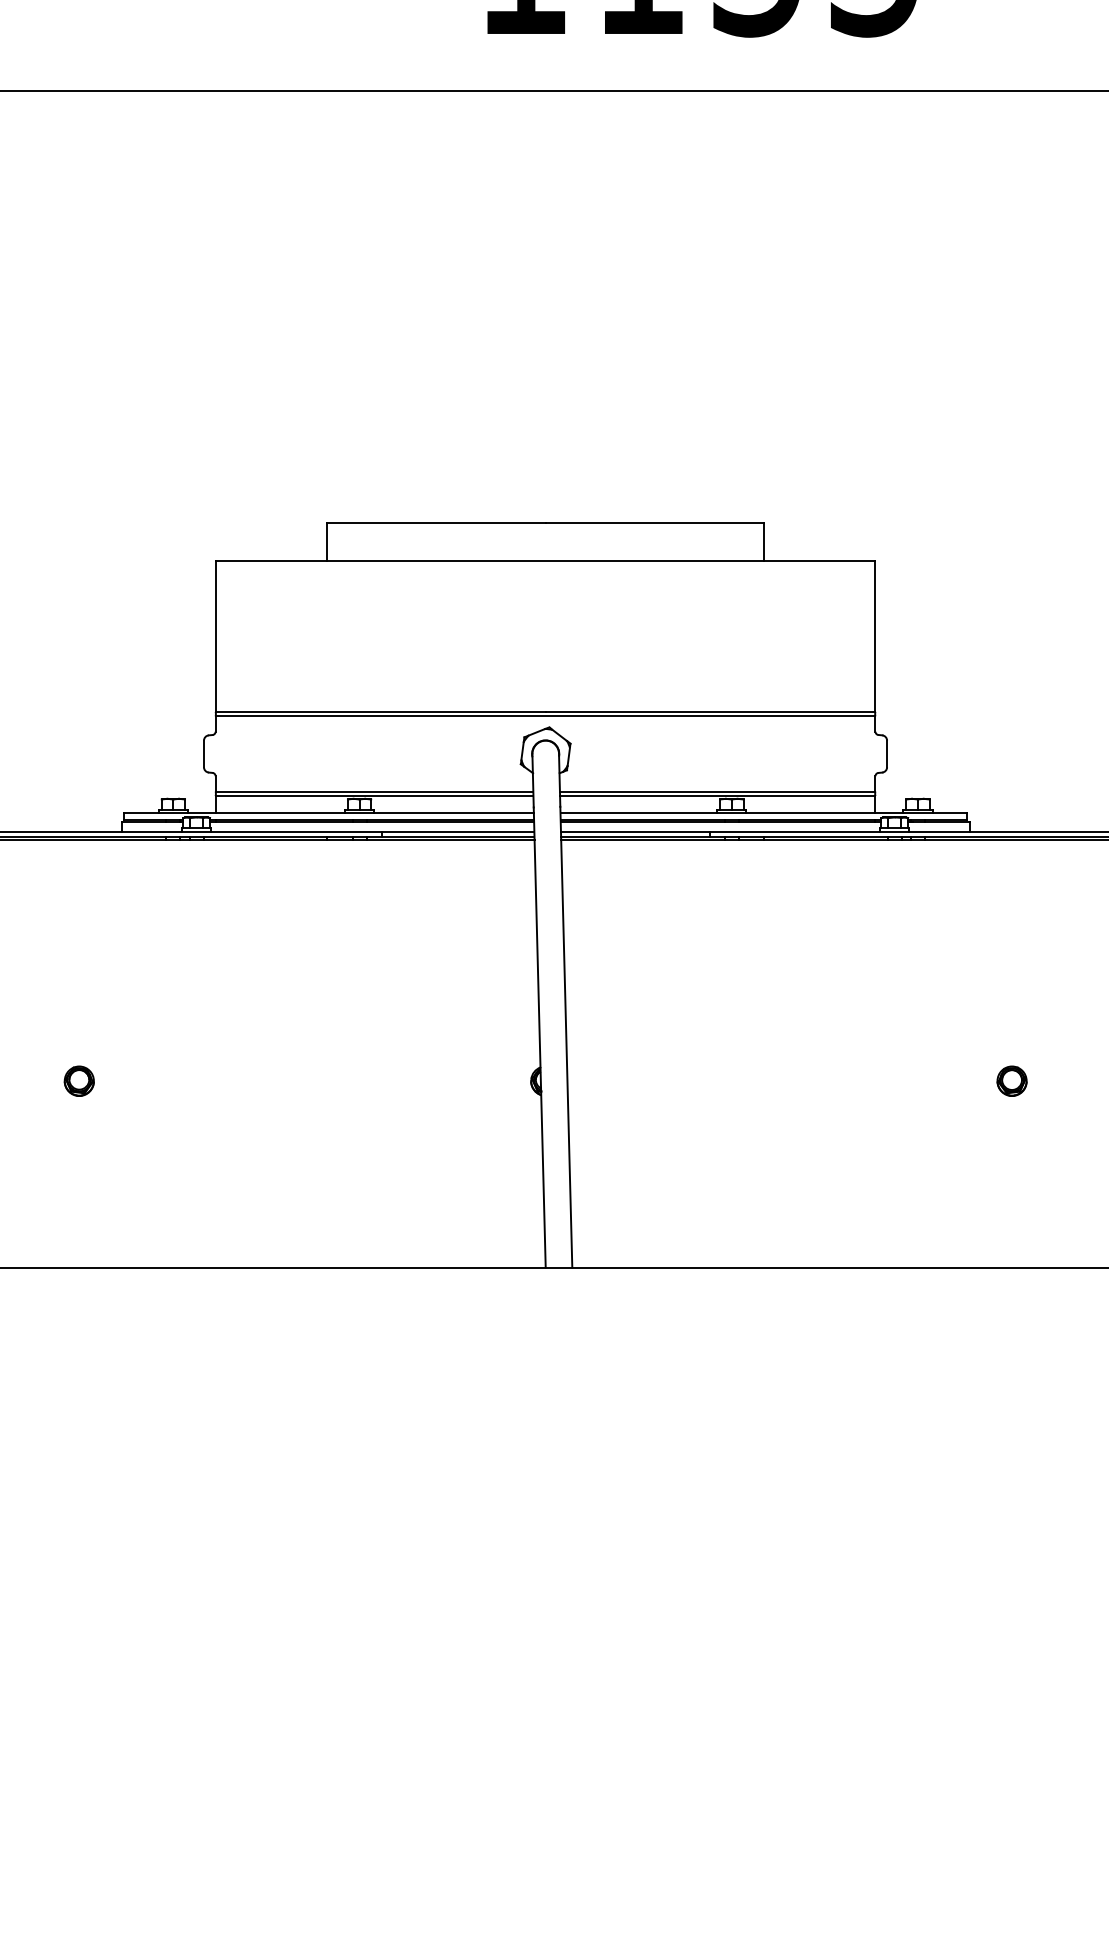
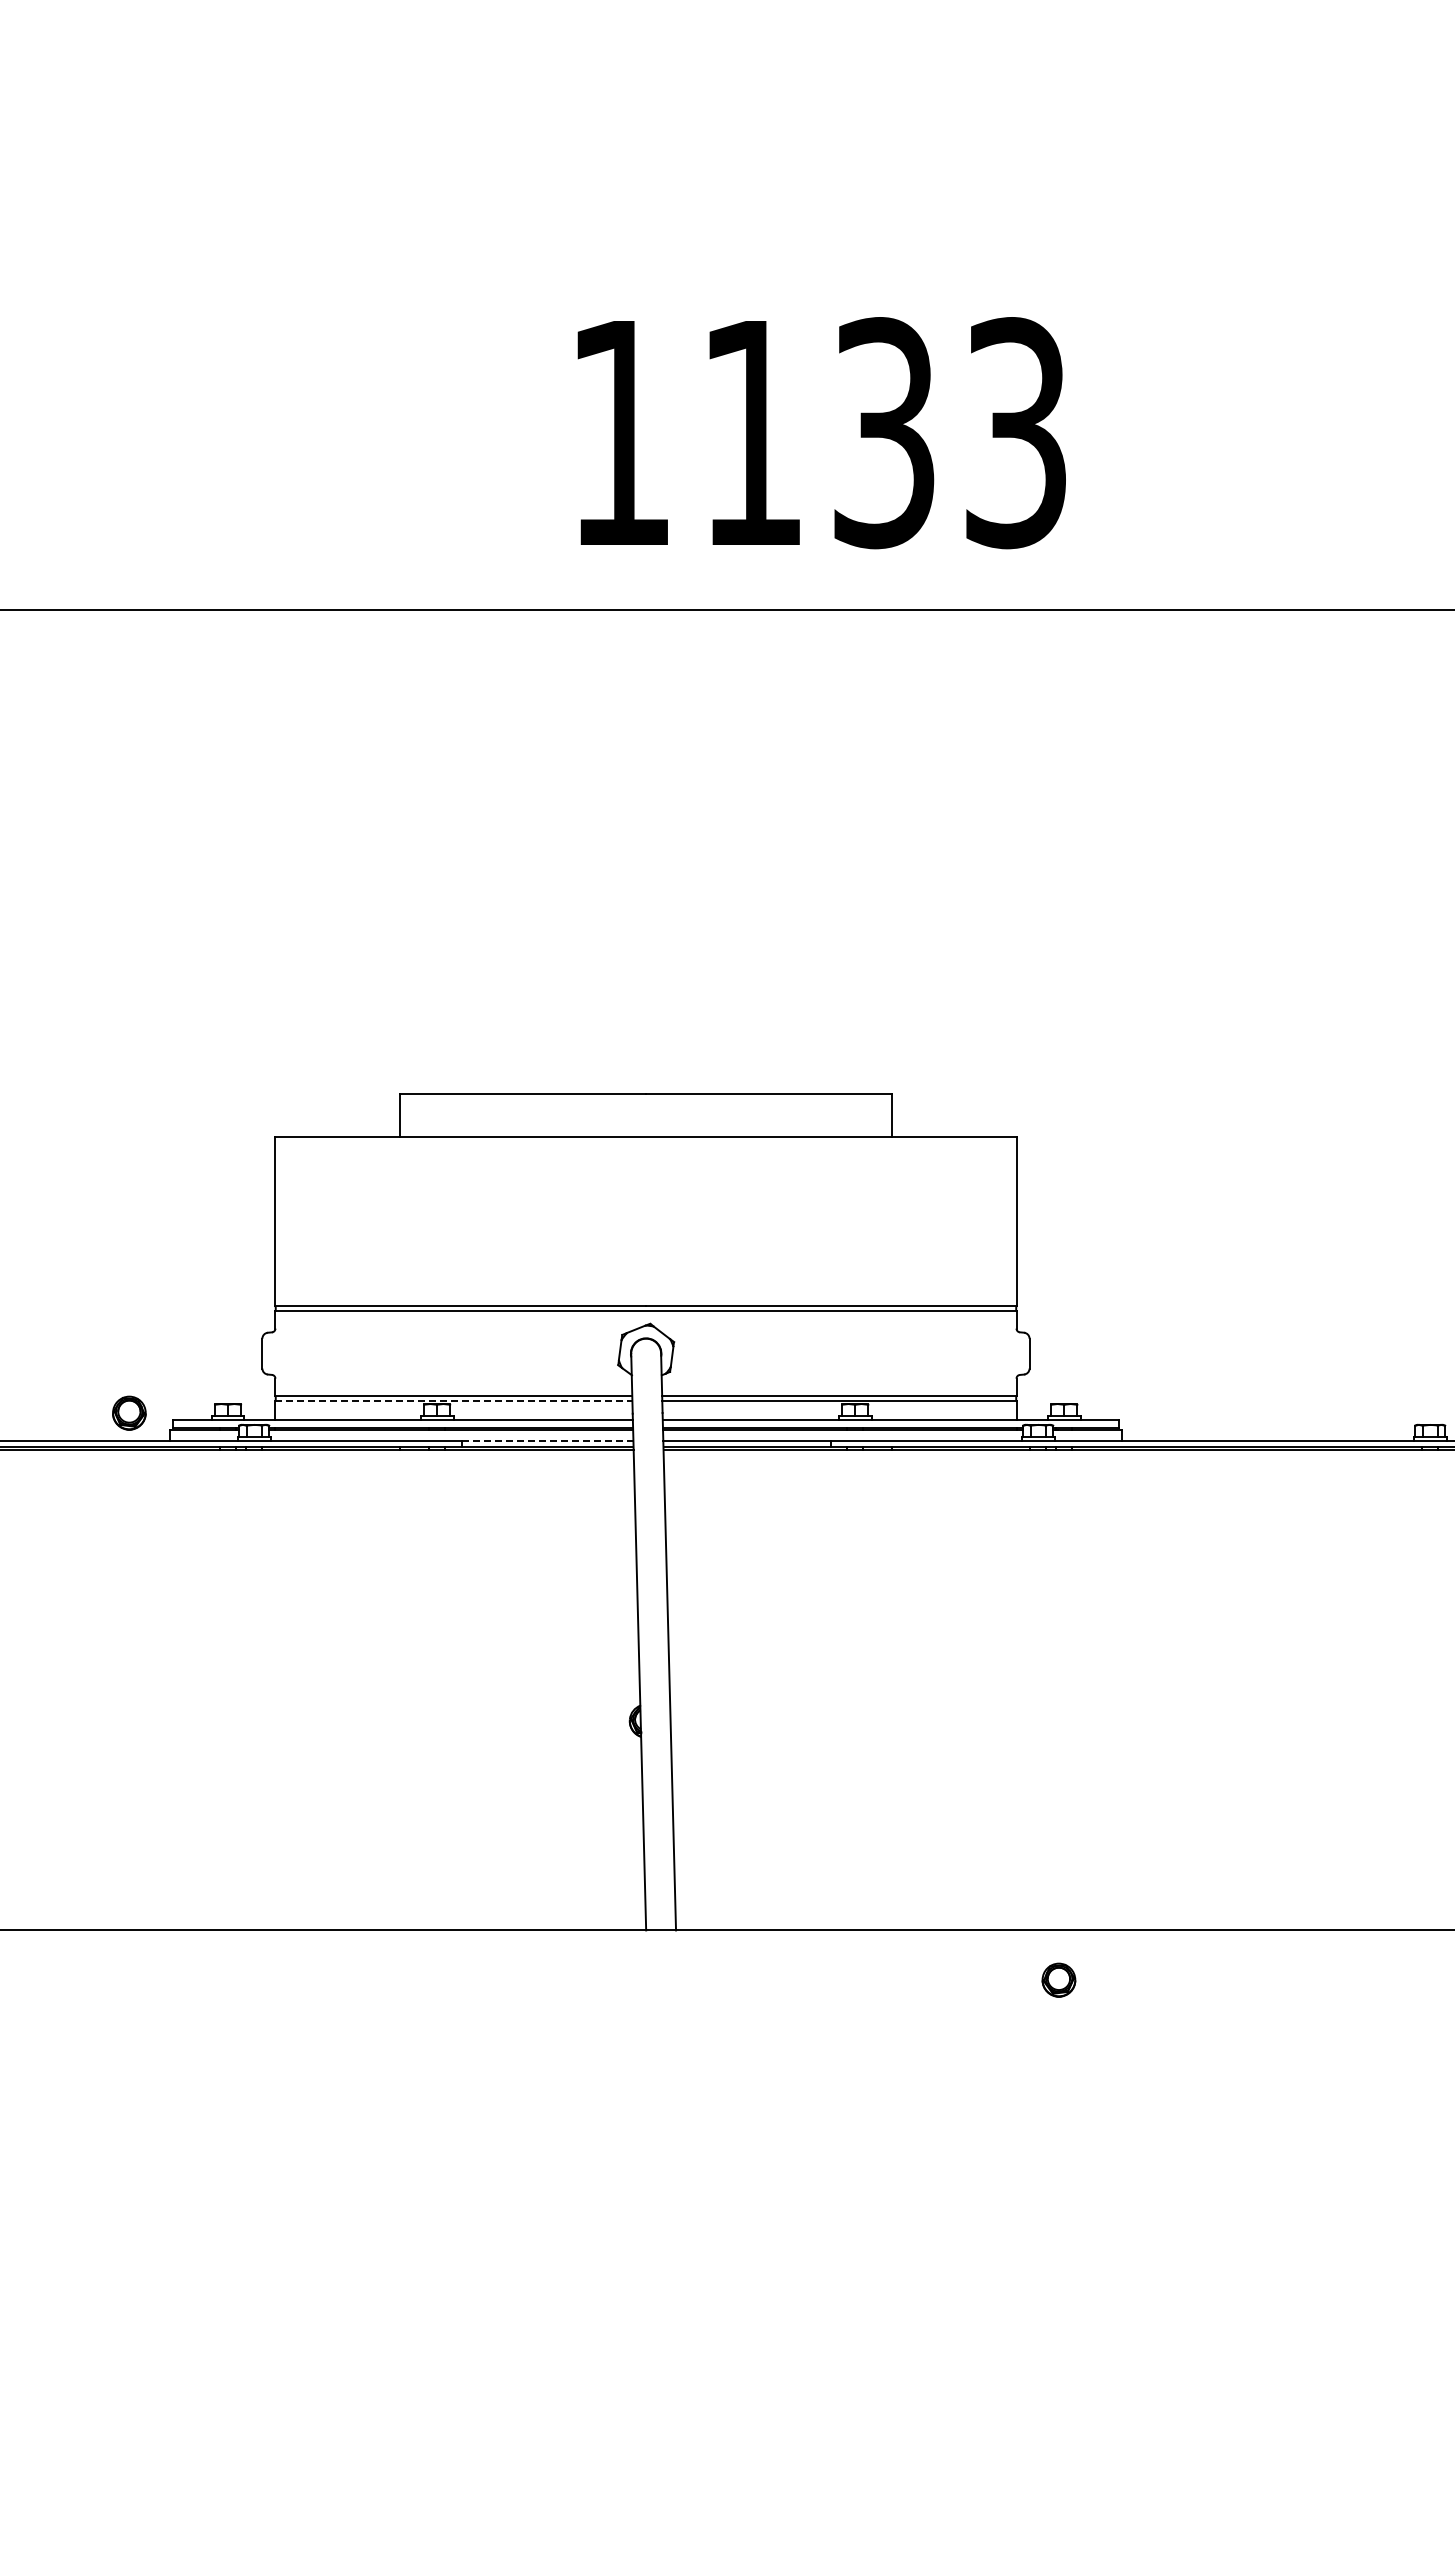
line: (375, 796) -> (454, 1401), solid -> dashed
line: (457, 832) -> (547, 1441), solid -> dashed
part: (79, 1080) -> (129, 1412), moved
part: (1011, 1080) -> (1058, 1979), moved

